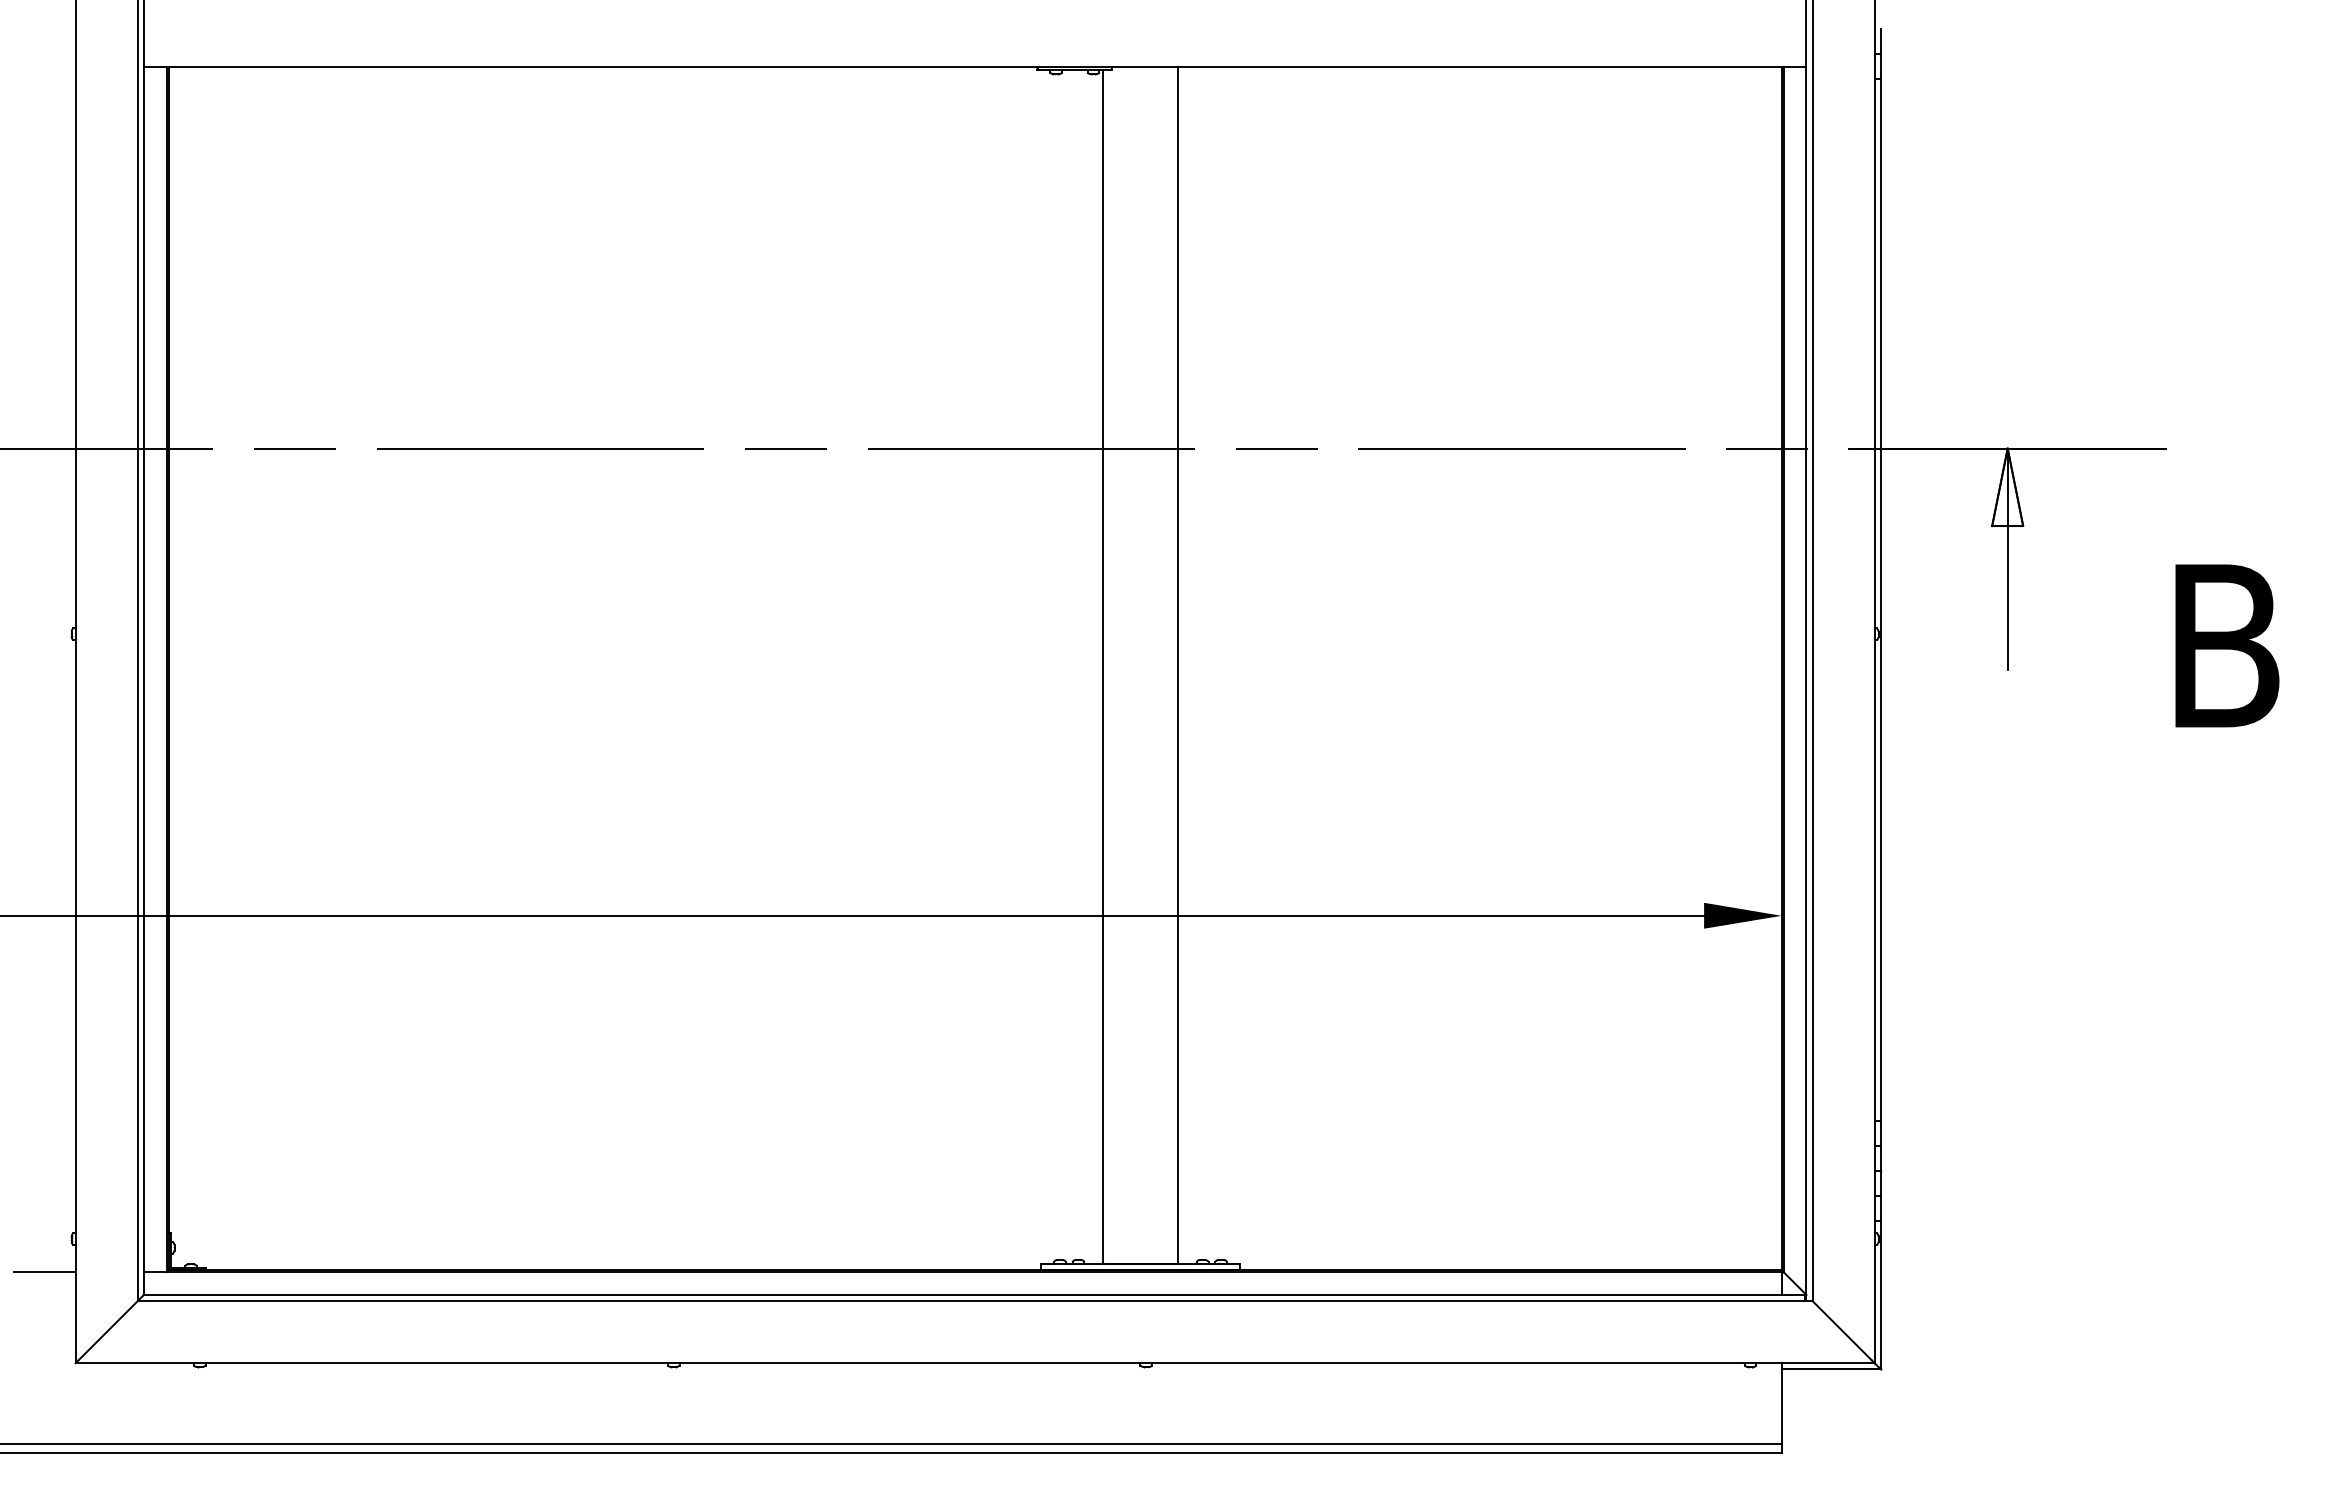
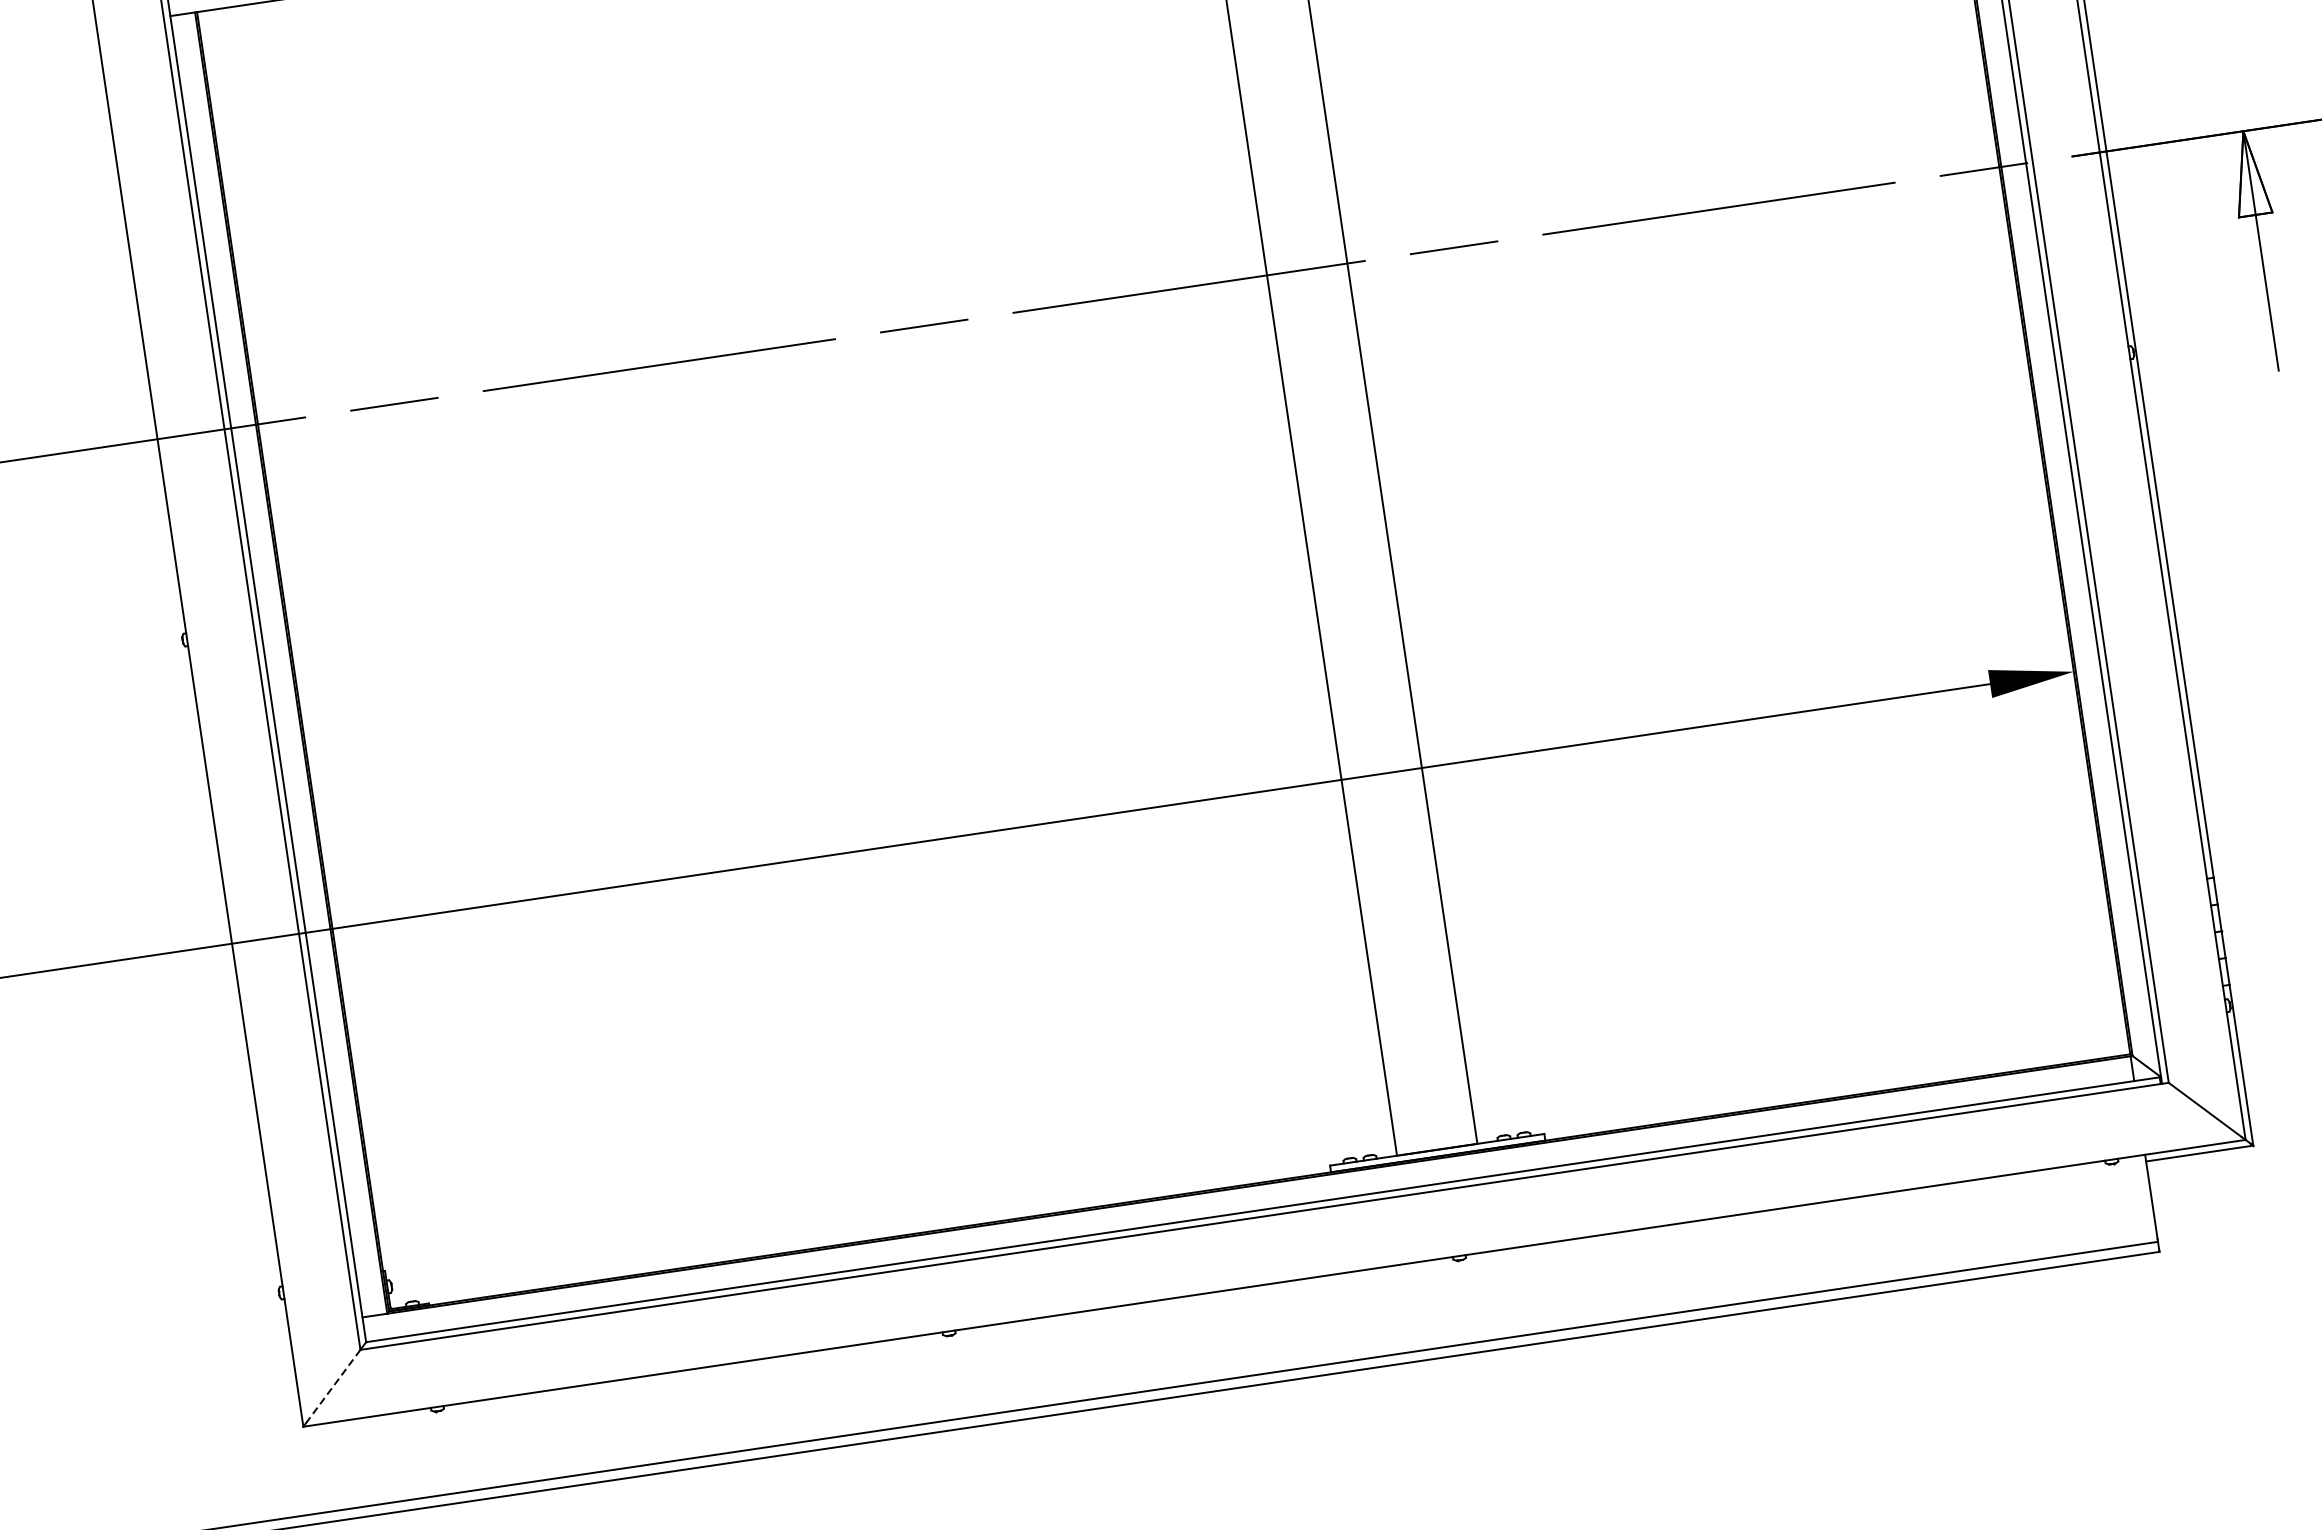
line: (44, 1272) -> (255, 1333), removed
line: (108, 1330) -> (333, 1386), solid -> dashed

